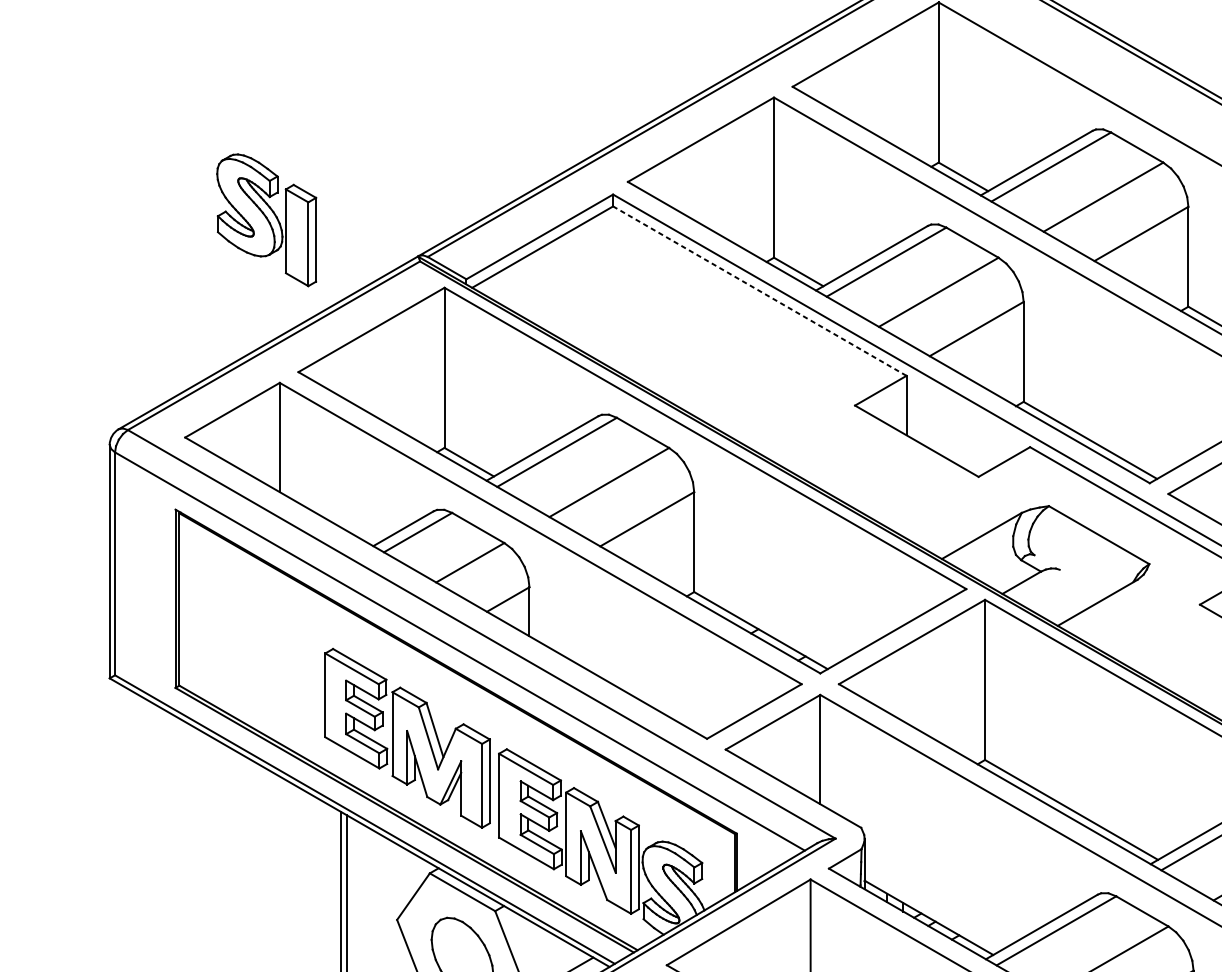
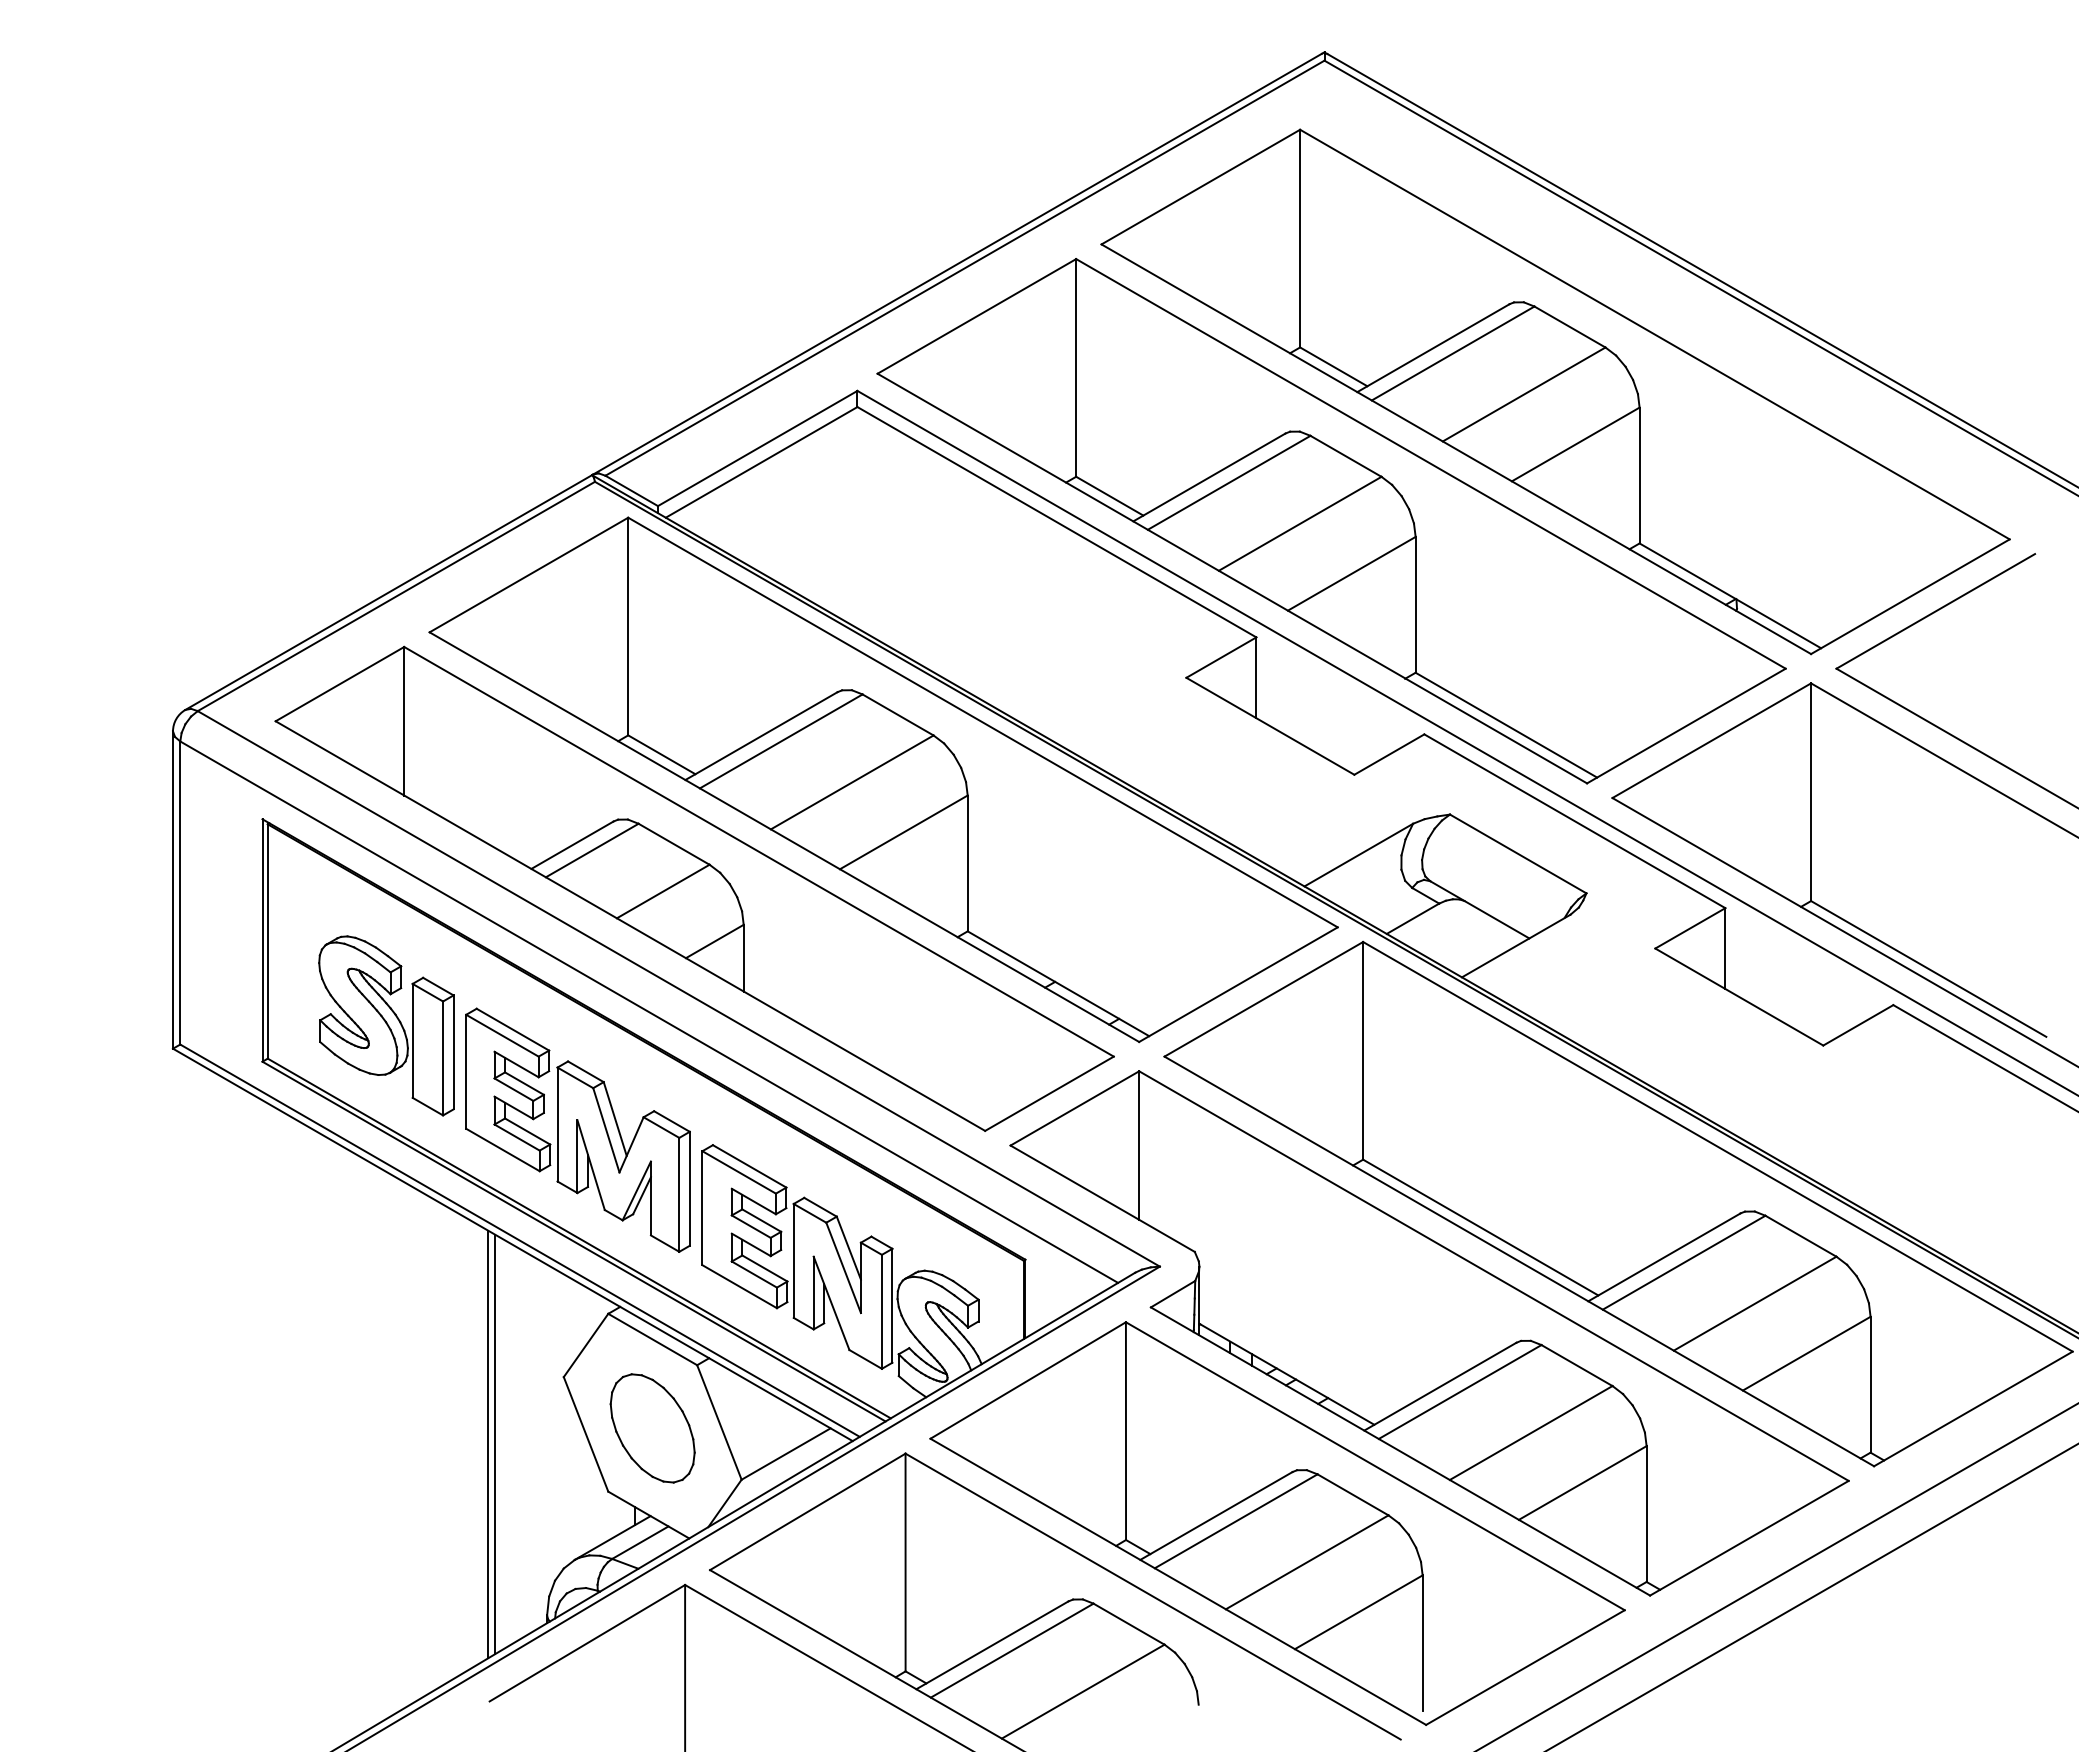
part: (266, 220) -> (386, 1025), moved
line: (759, 290) -> (1056, 521), dashed -> solid
line: (1070, 575) -> (1479, 909), added

